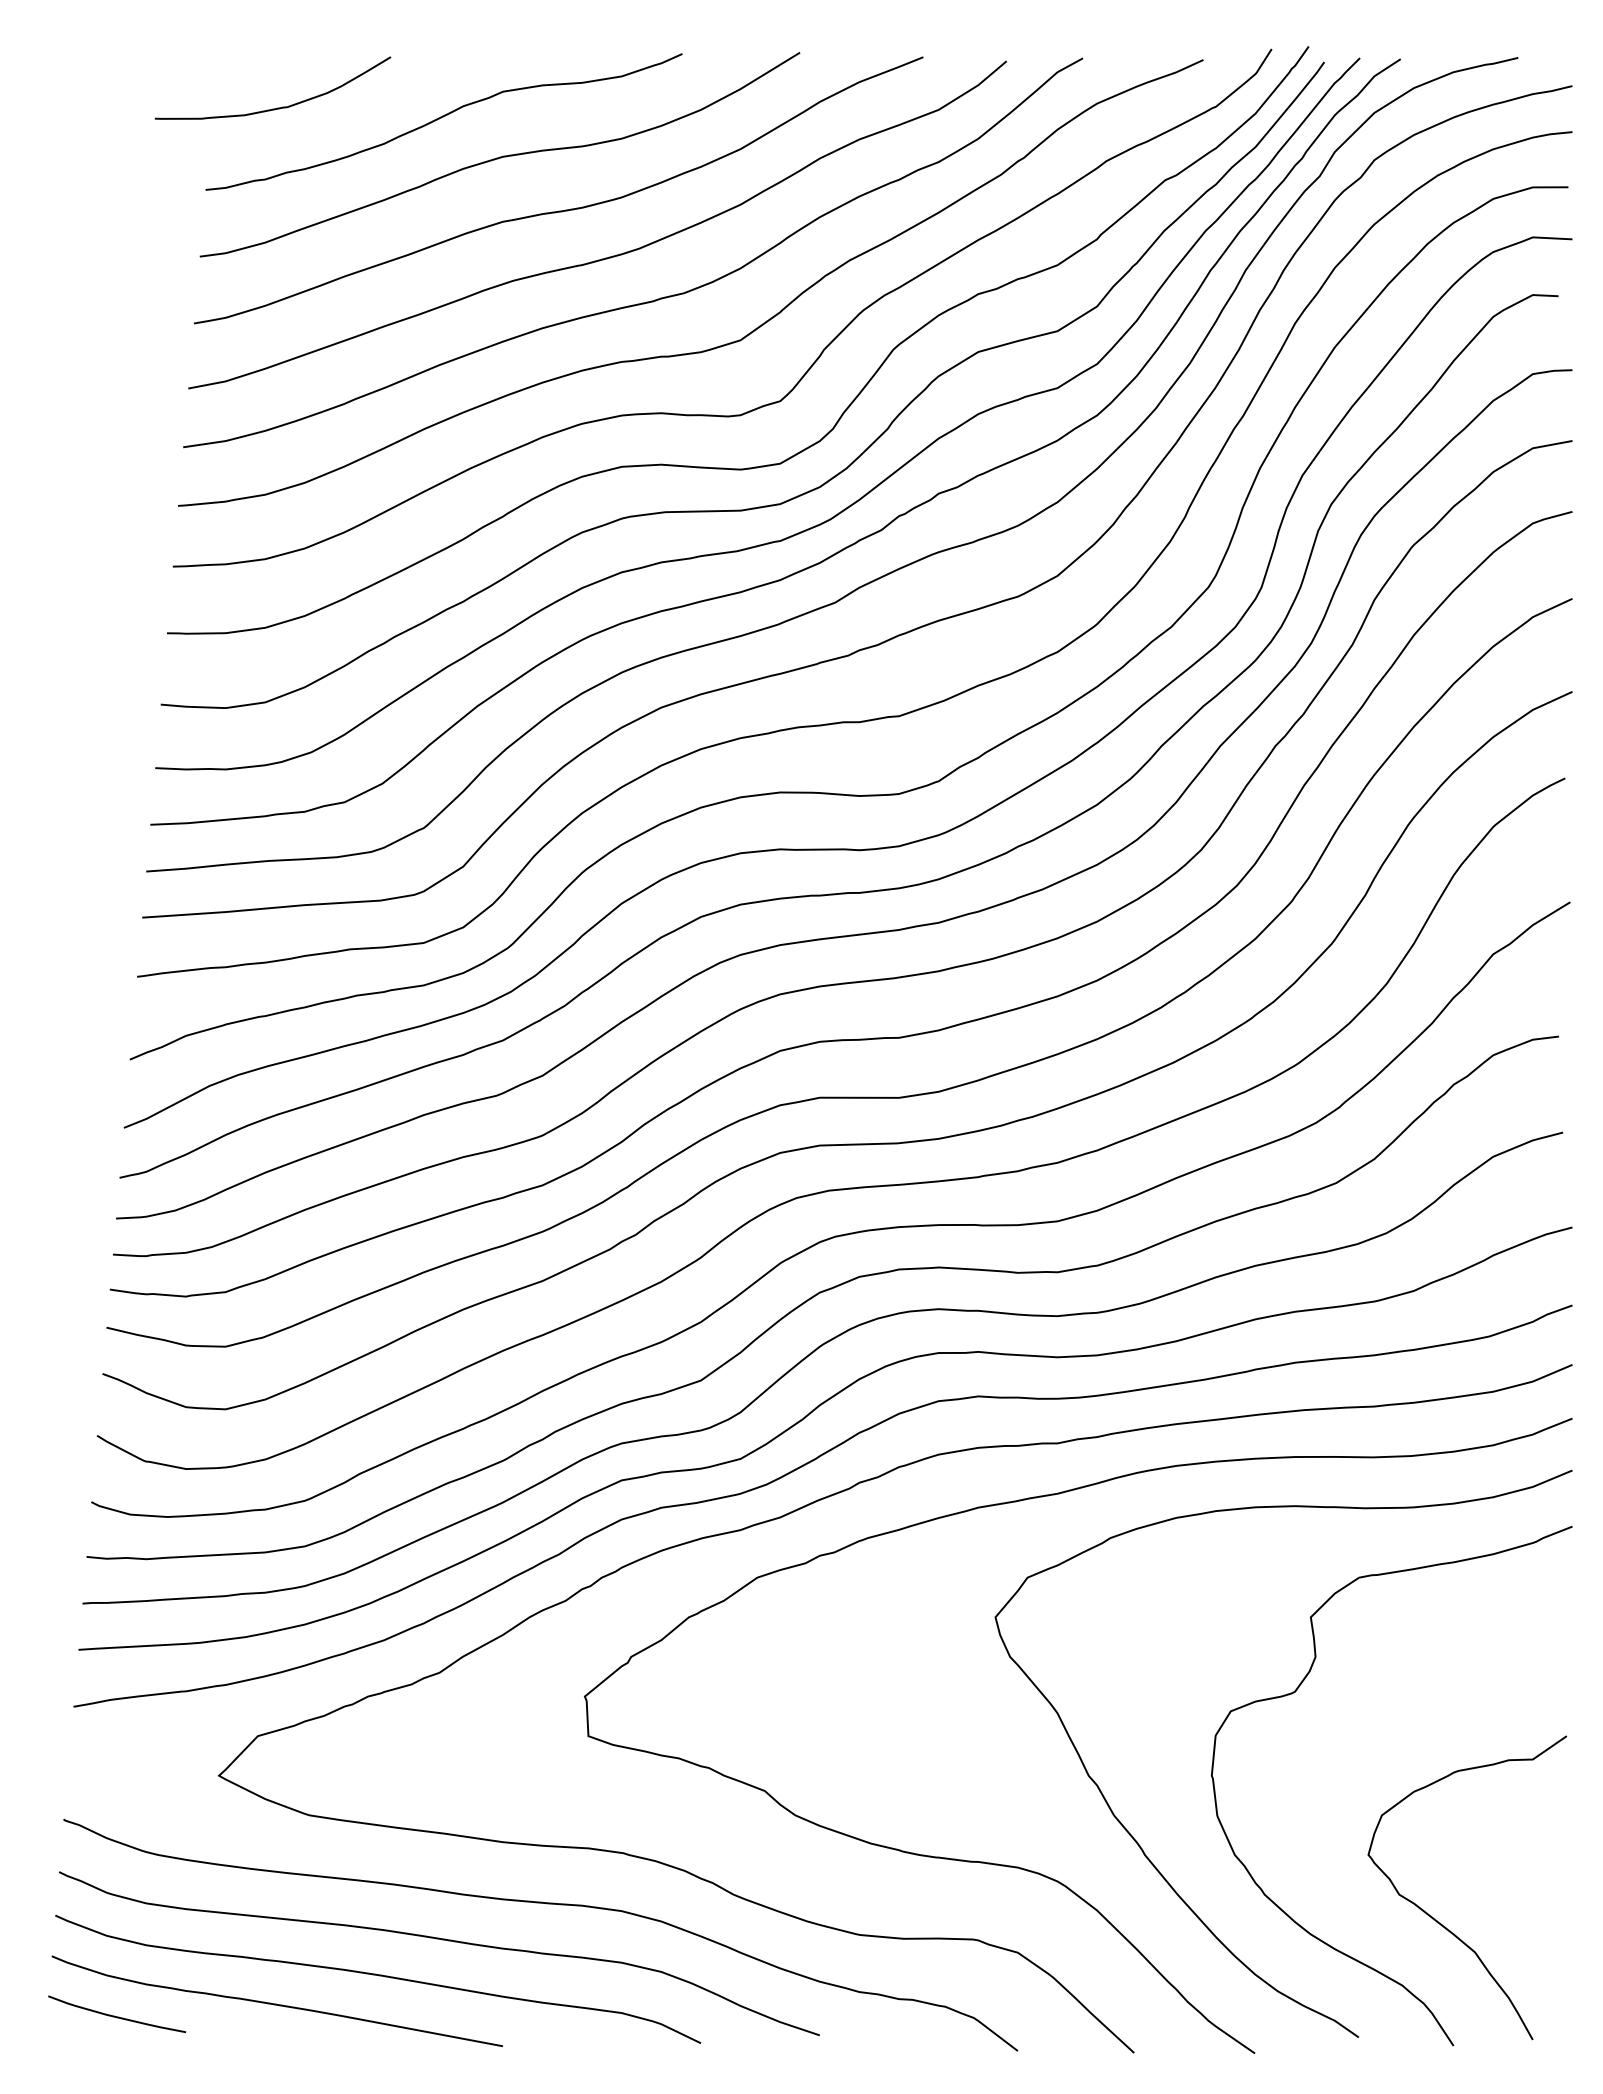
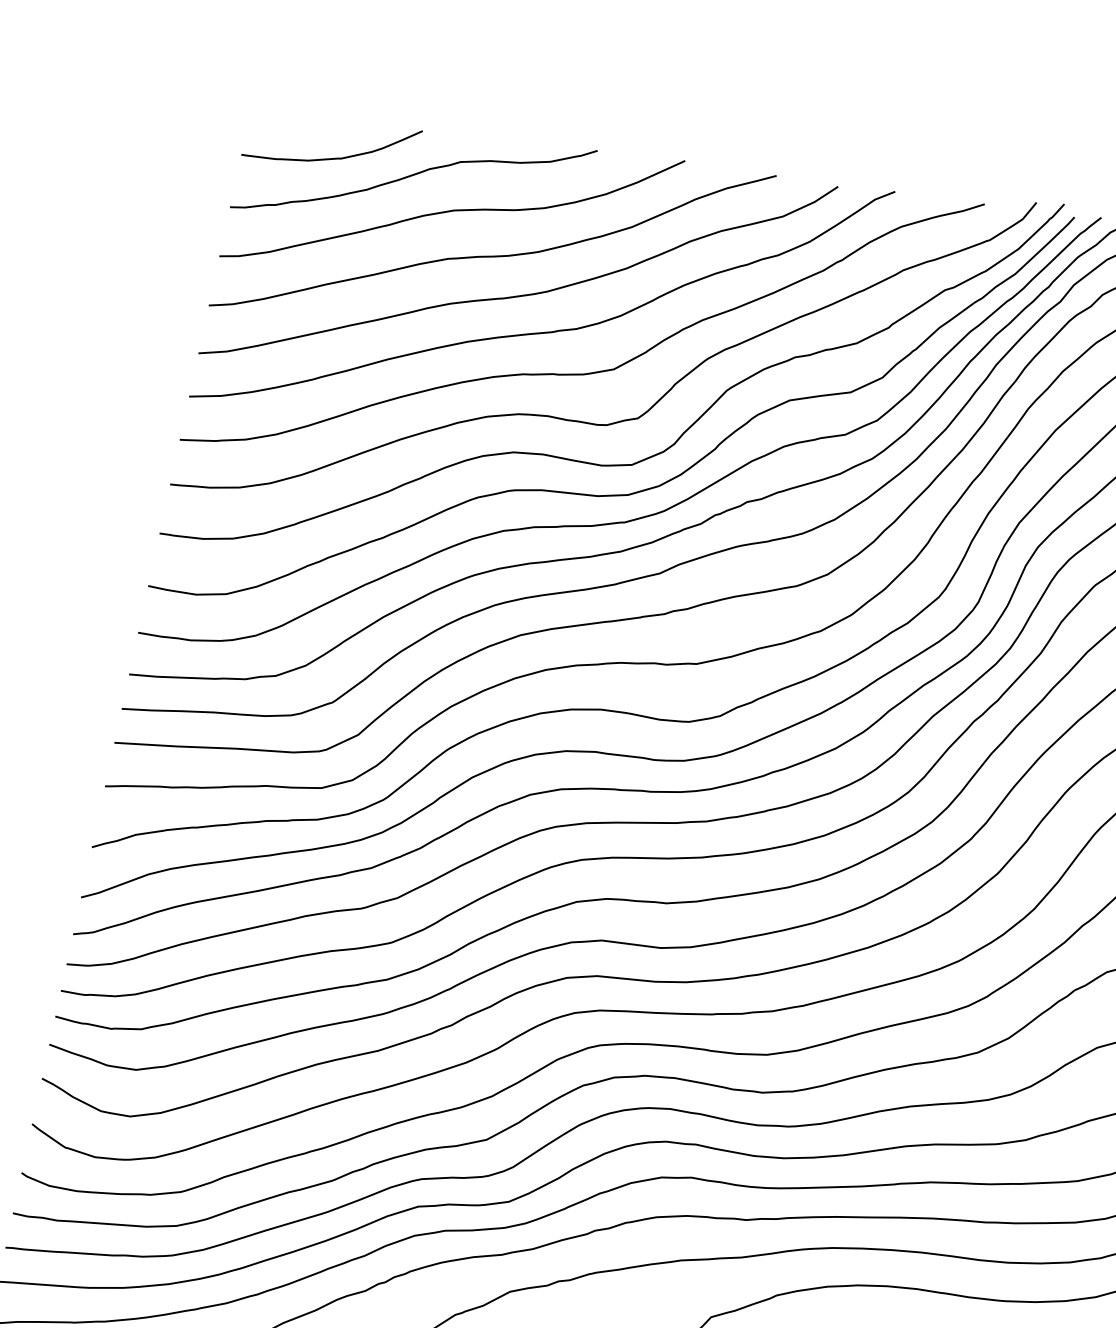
curve: (277, 107) -> (333, 157), moved

